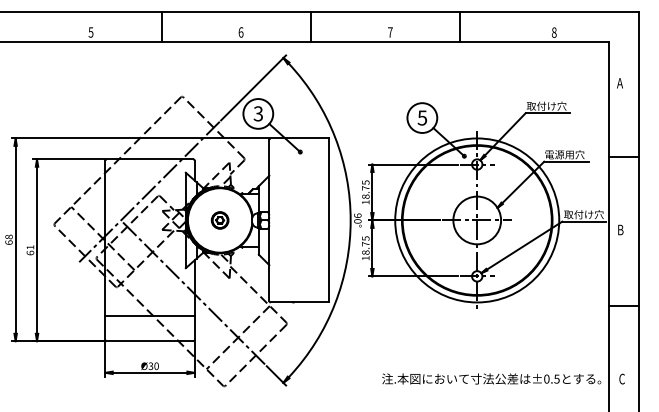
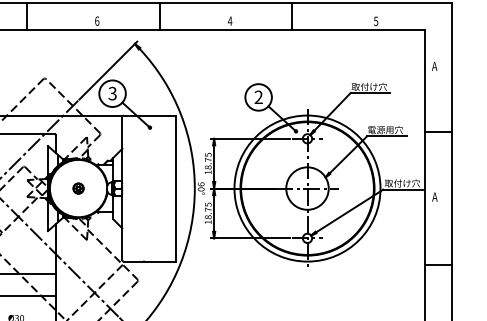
text: (389, 32) -> (229, 21), 7 -> 4
text: (553, 32) -> (375, 21), 8 -> 5
text: (422, 117) -> (258, 96), 5 -> 2
part: (219, 220) -> (78, 188), size x0.7
text: (620, 229) -> (435, 196), B -> A

